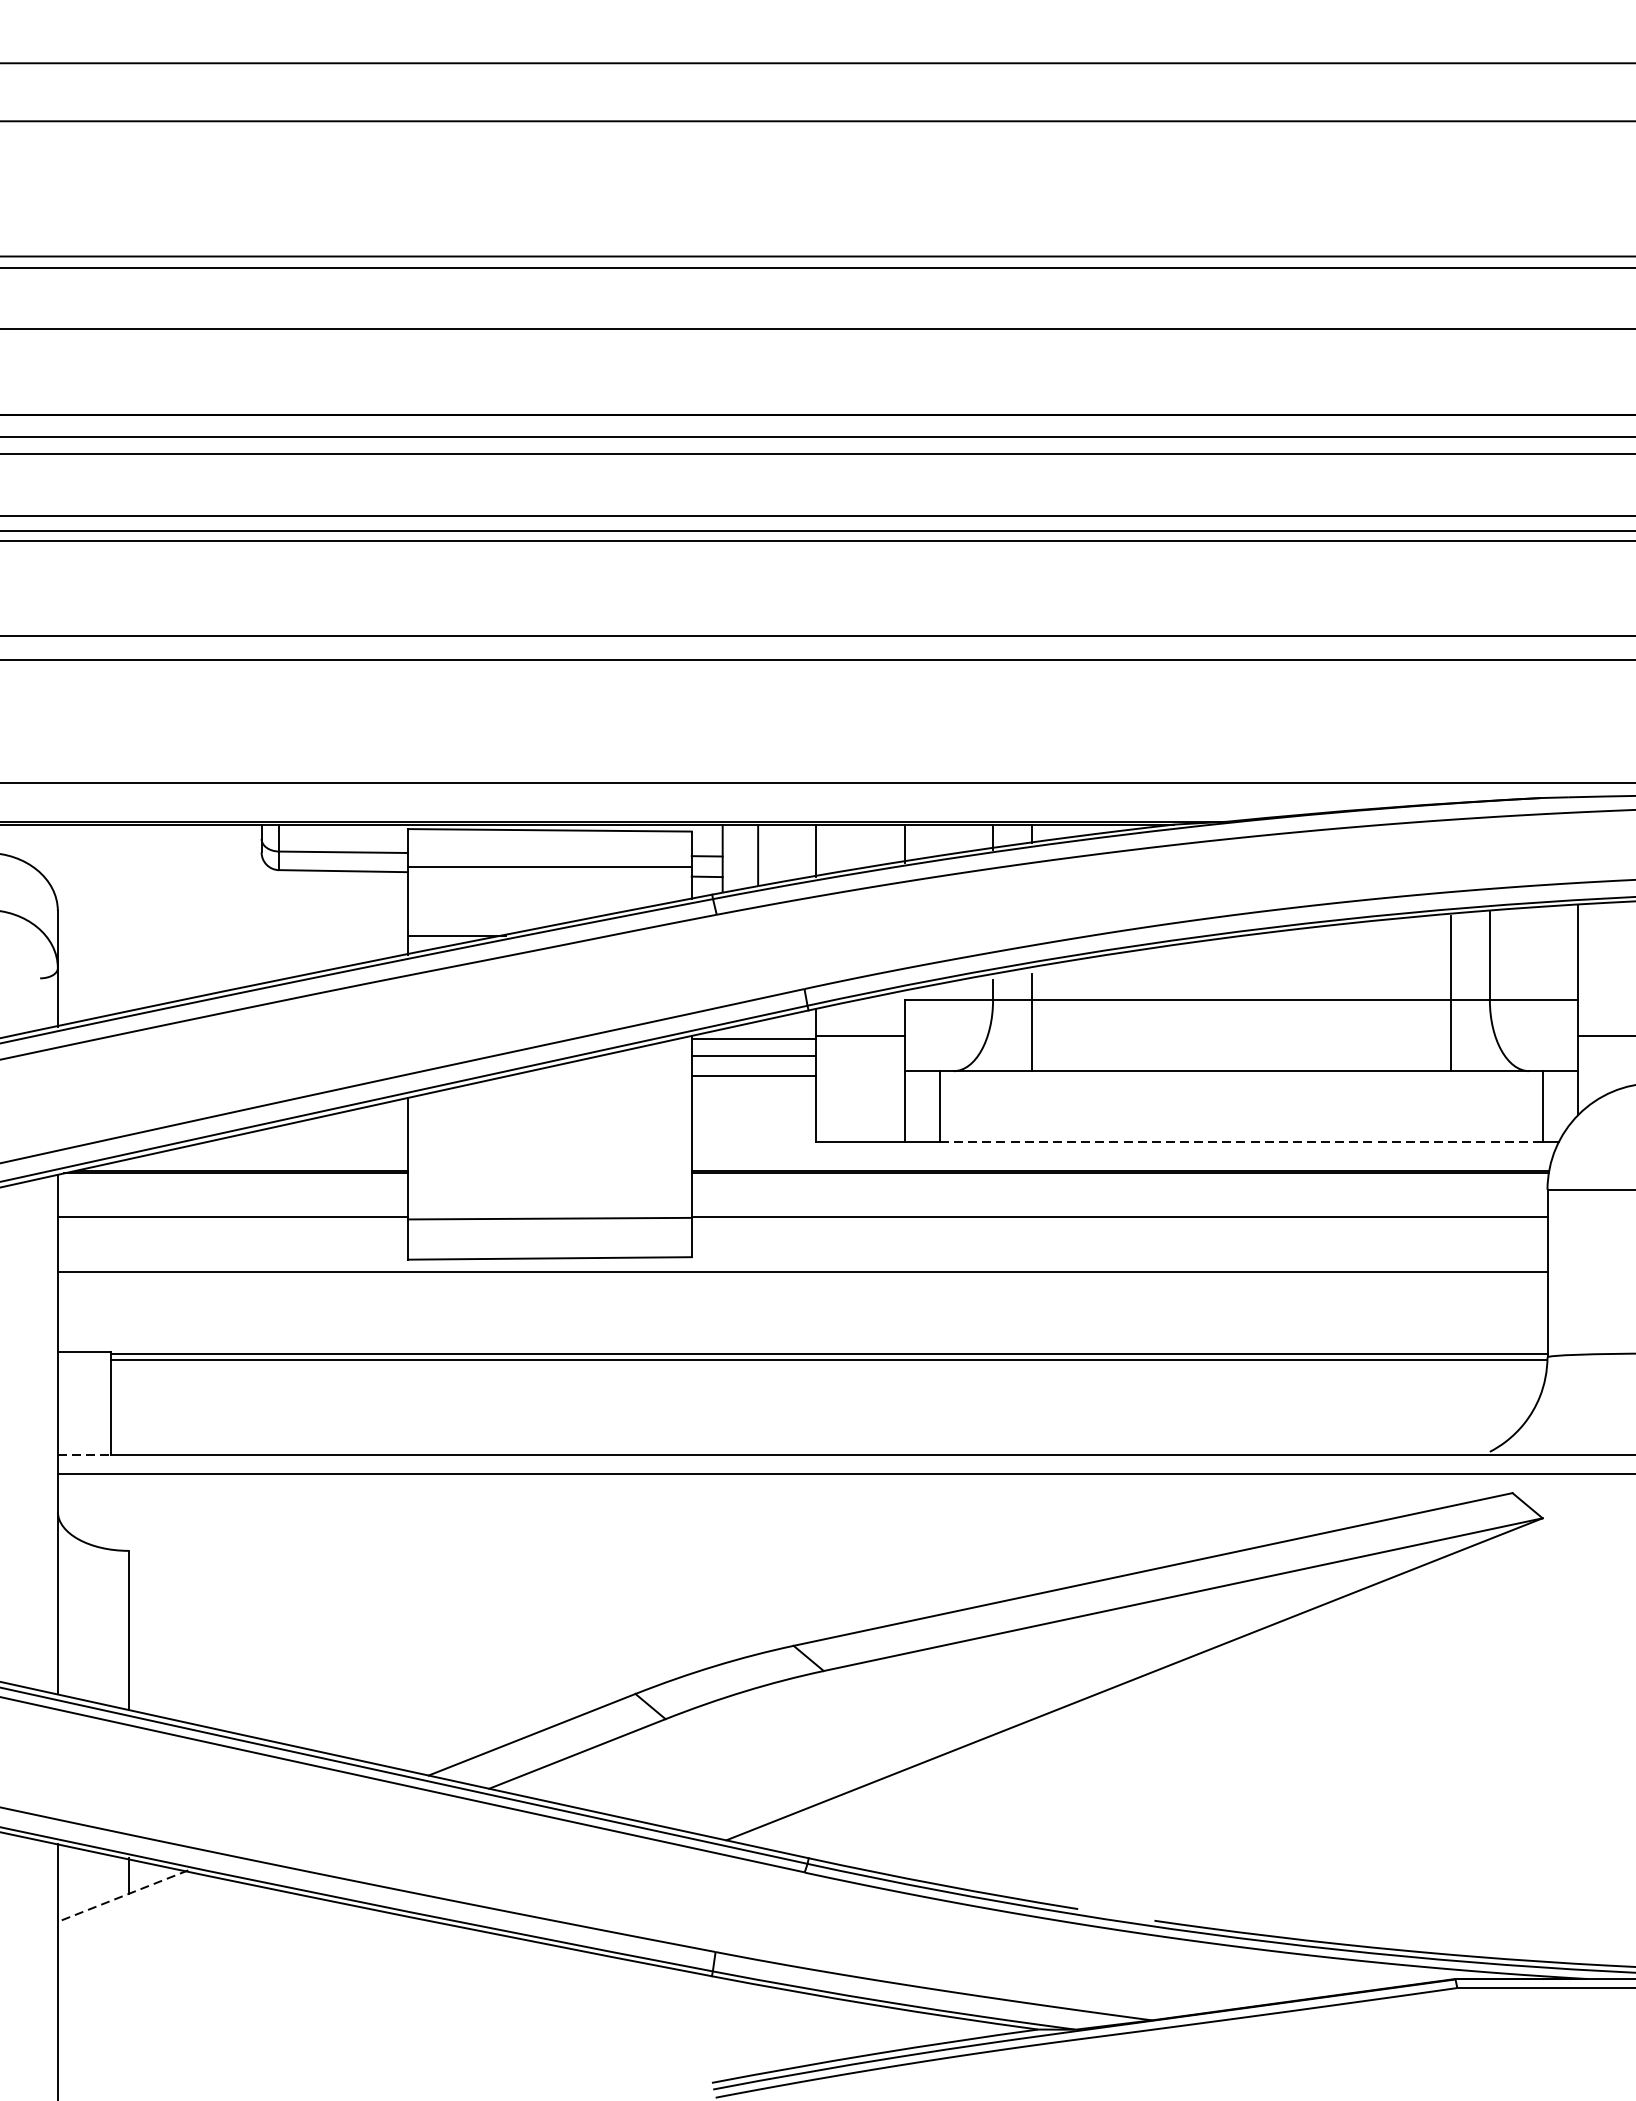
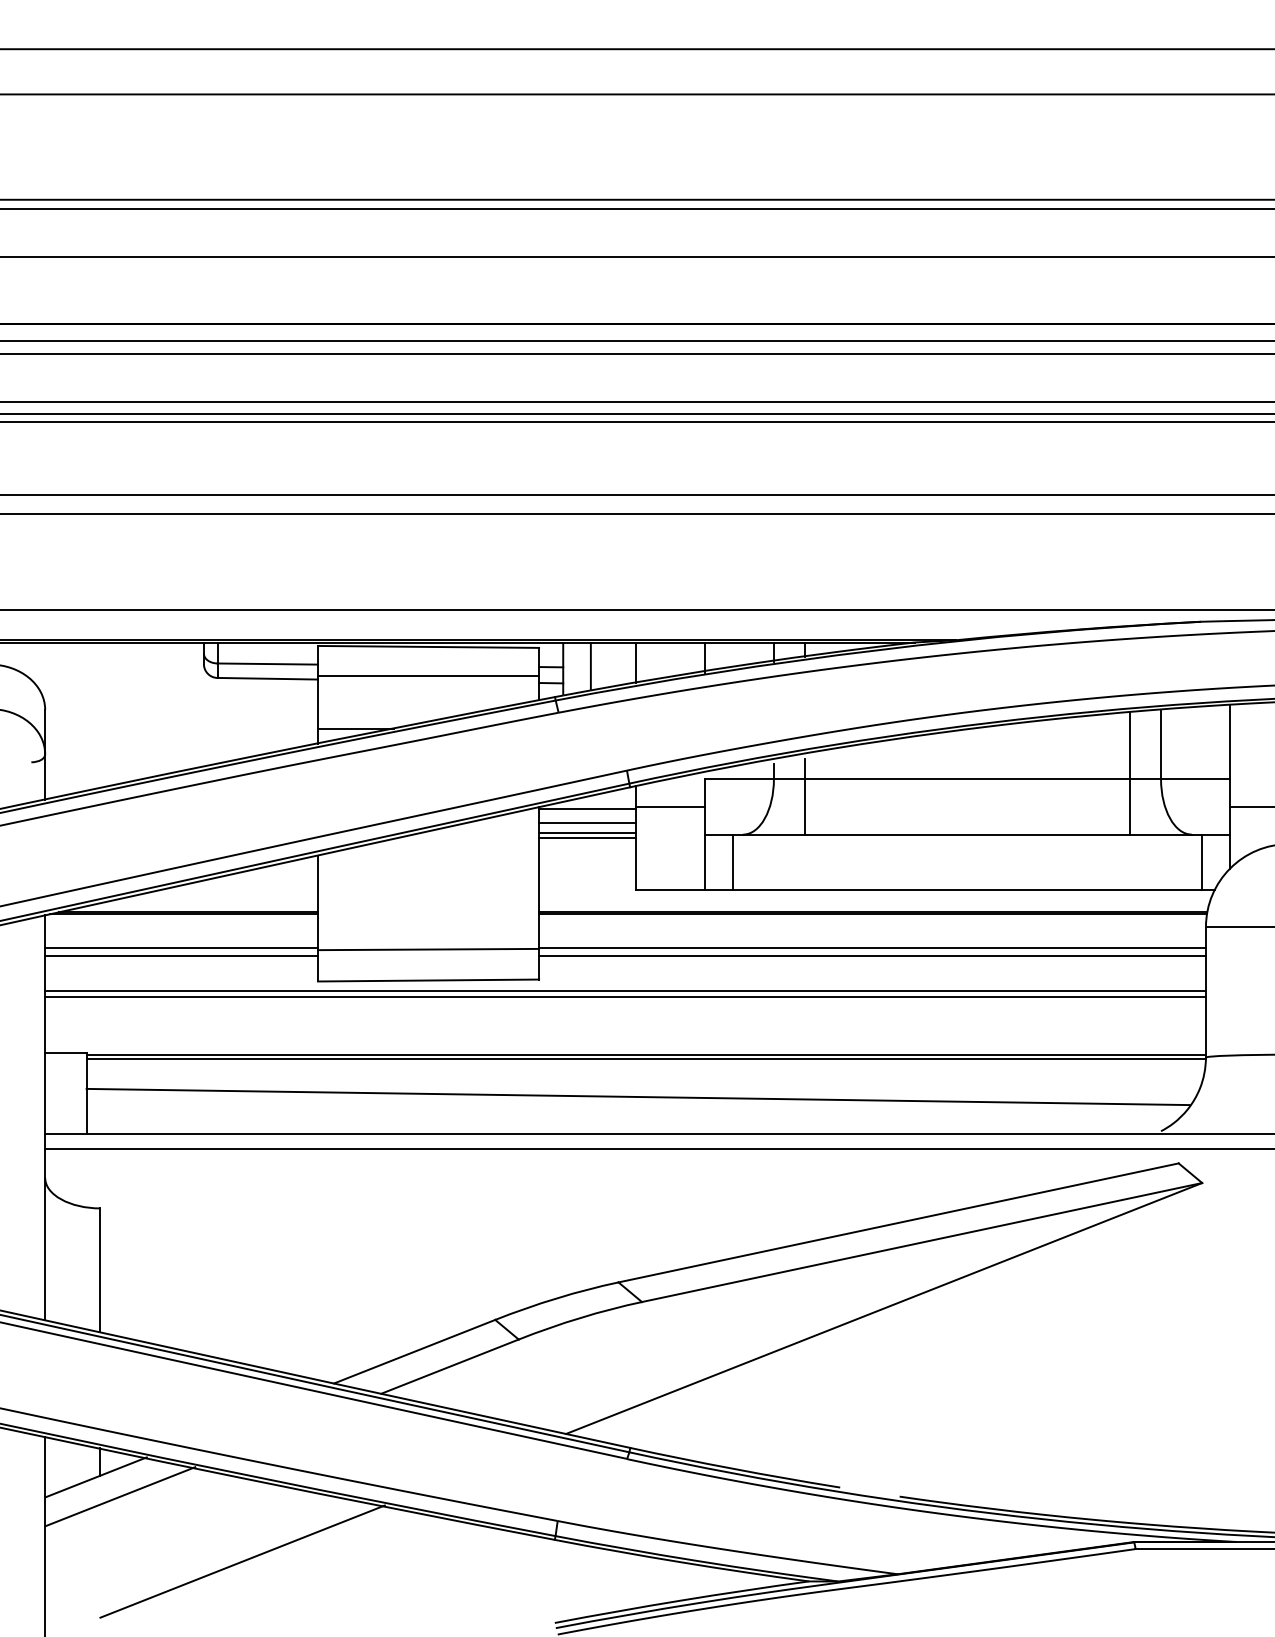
line: (753, 1069) -> (587, 833), added
line: (1241, 1141) -> (967, 889), dashed -> solid
line: (232, 1226) -> (181, 955), added
line: (1119, 1226) -> (872, 955), added
line: (802, 1278) -> (625, 996), added
line: (819, 1407) -> (638, 1096), added
line: (83, 1454) -> (65, 1133), dashed -> solid
line: (123, 1896) -> (96, 1477), dashed -> solid
line: (154, 1920) -> (120, 1496), added
line: (311, 2003) -> (242, 1561), added

